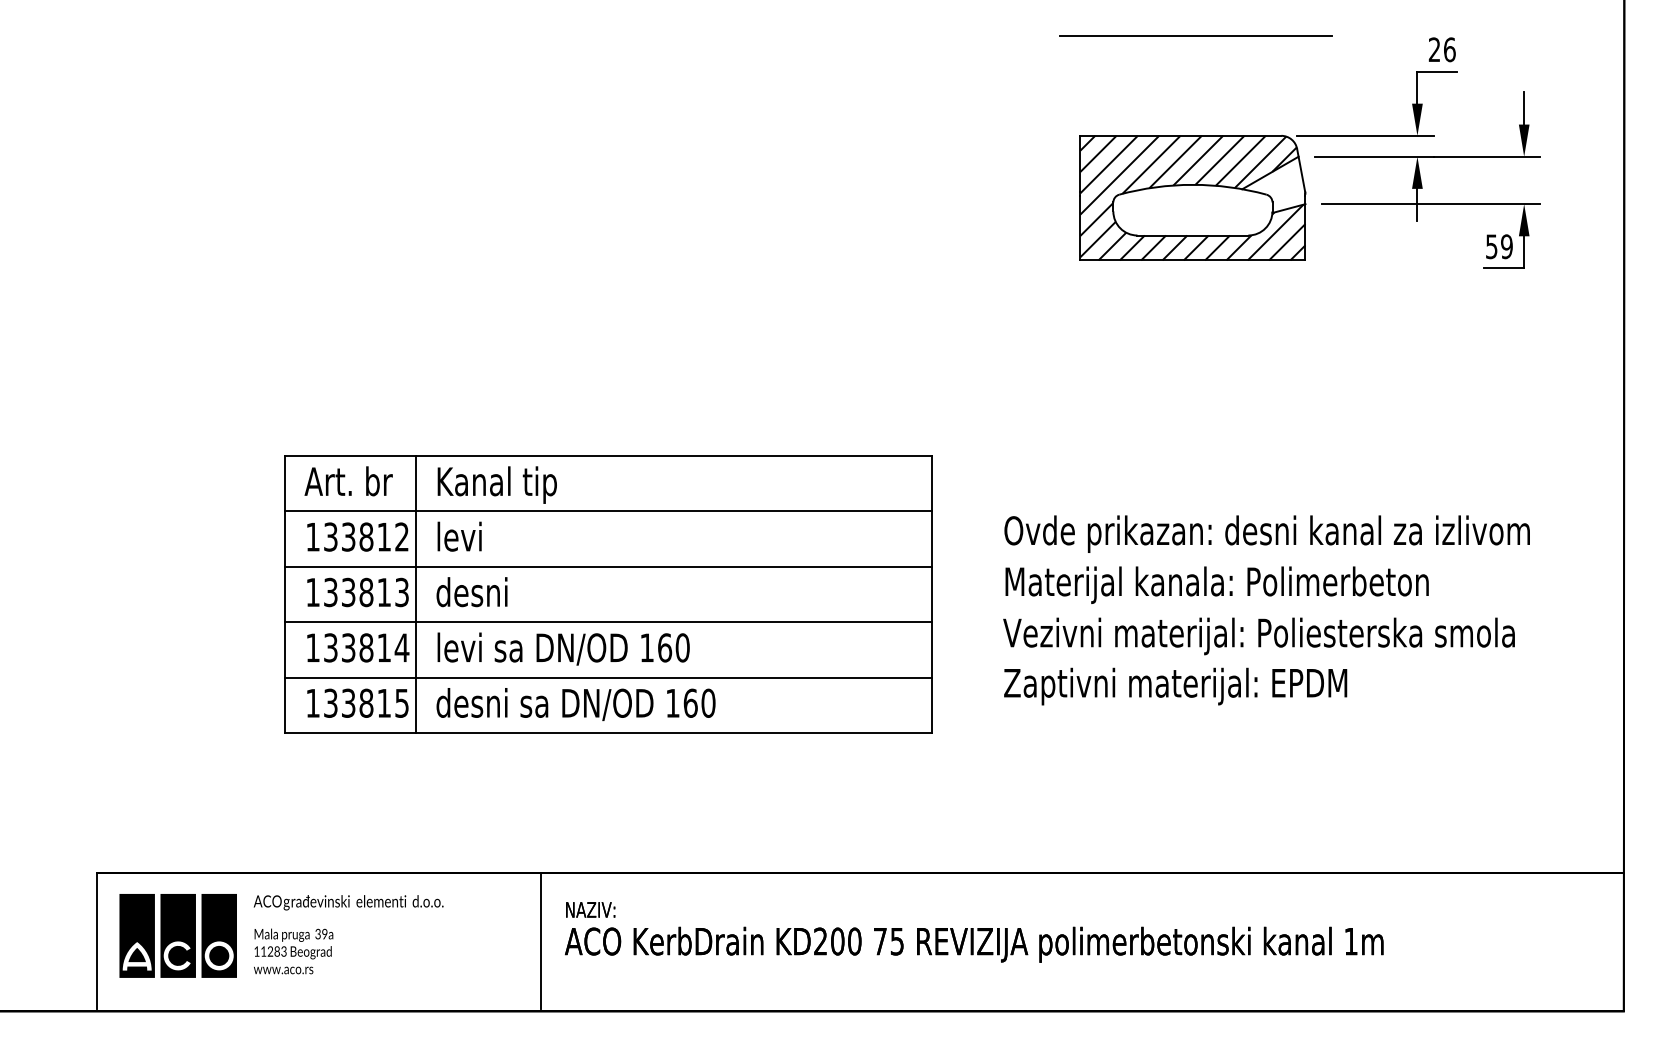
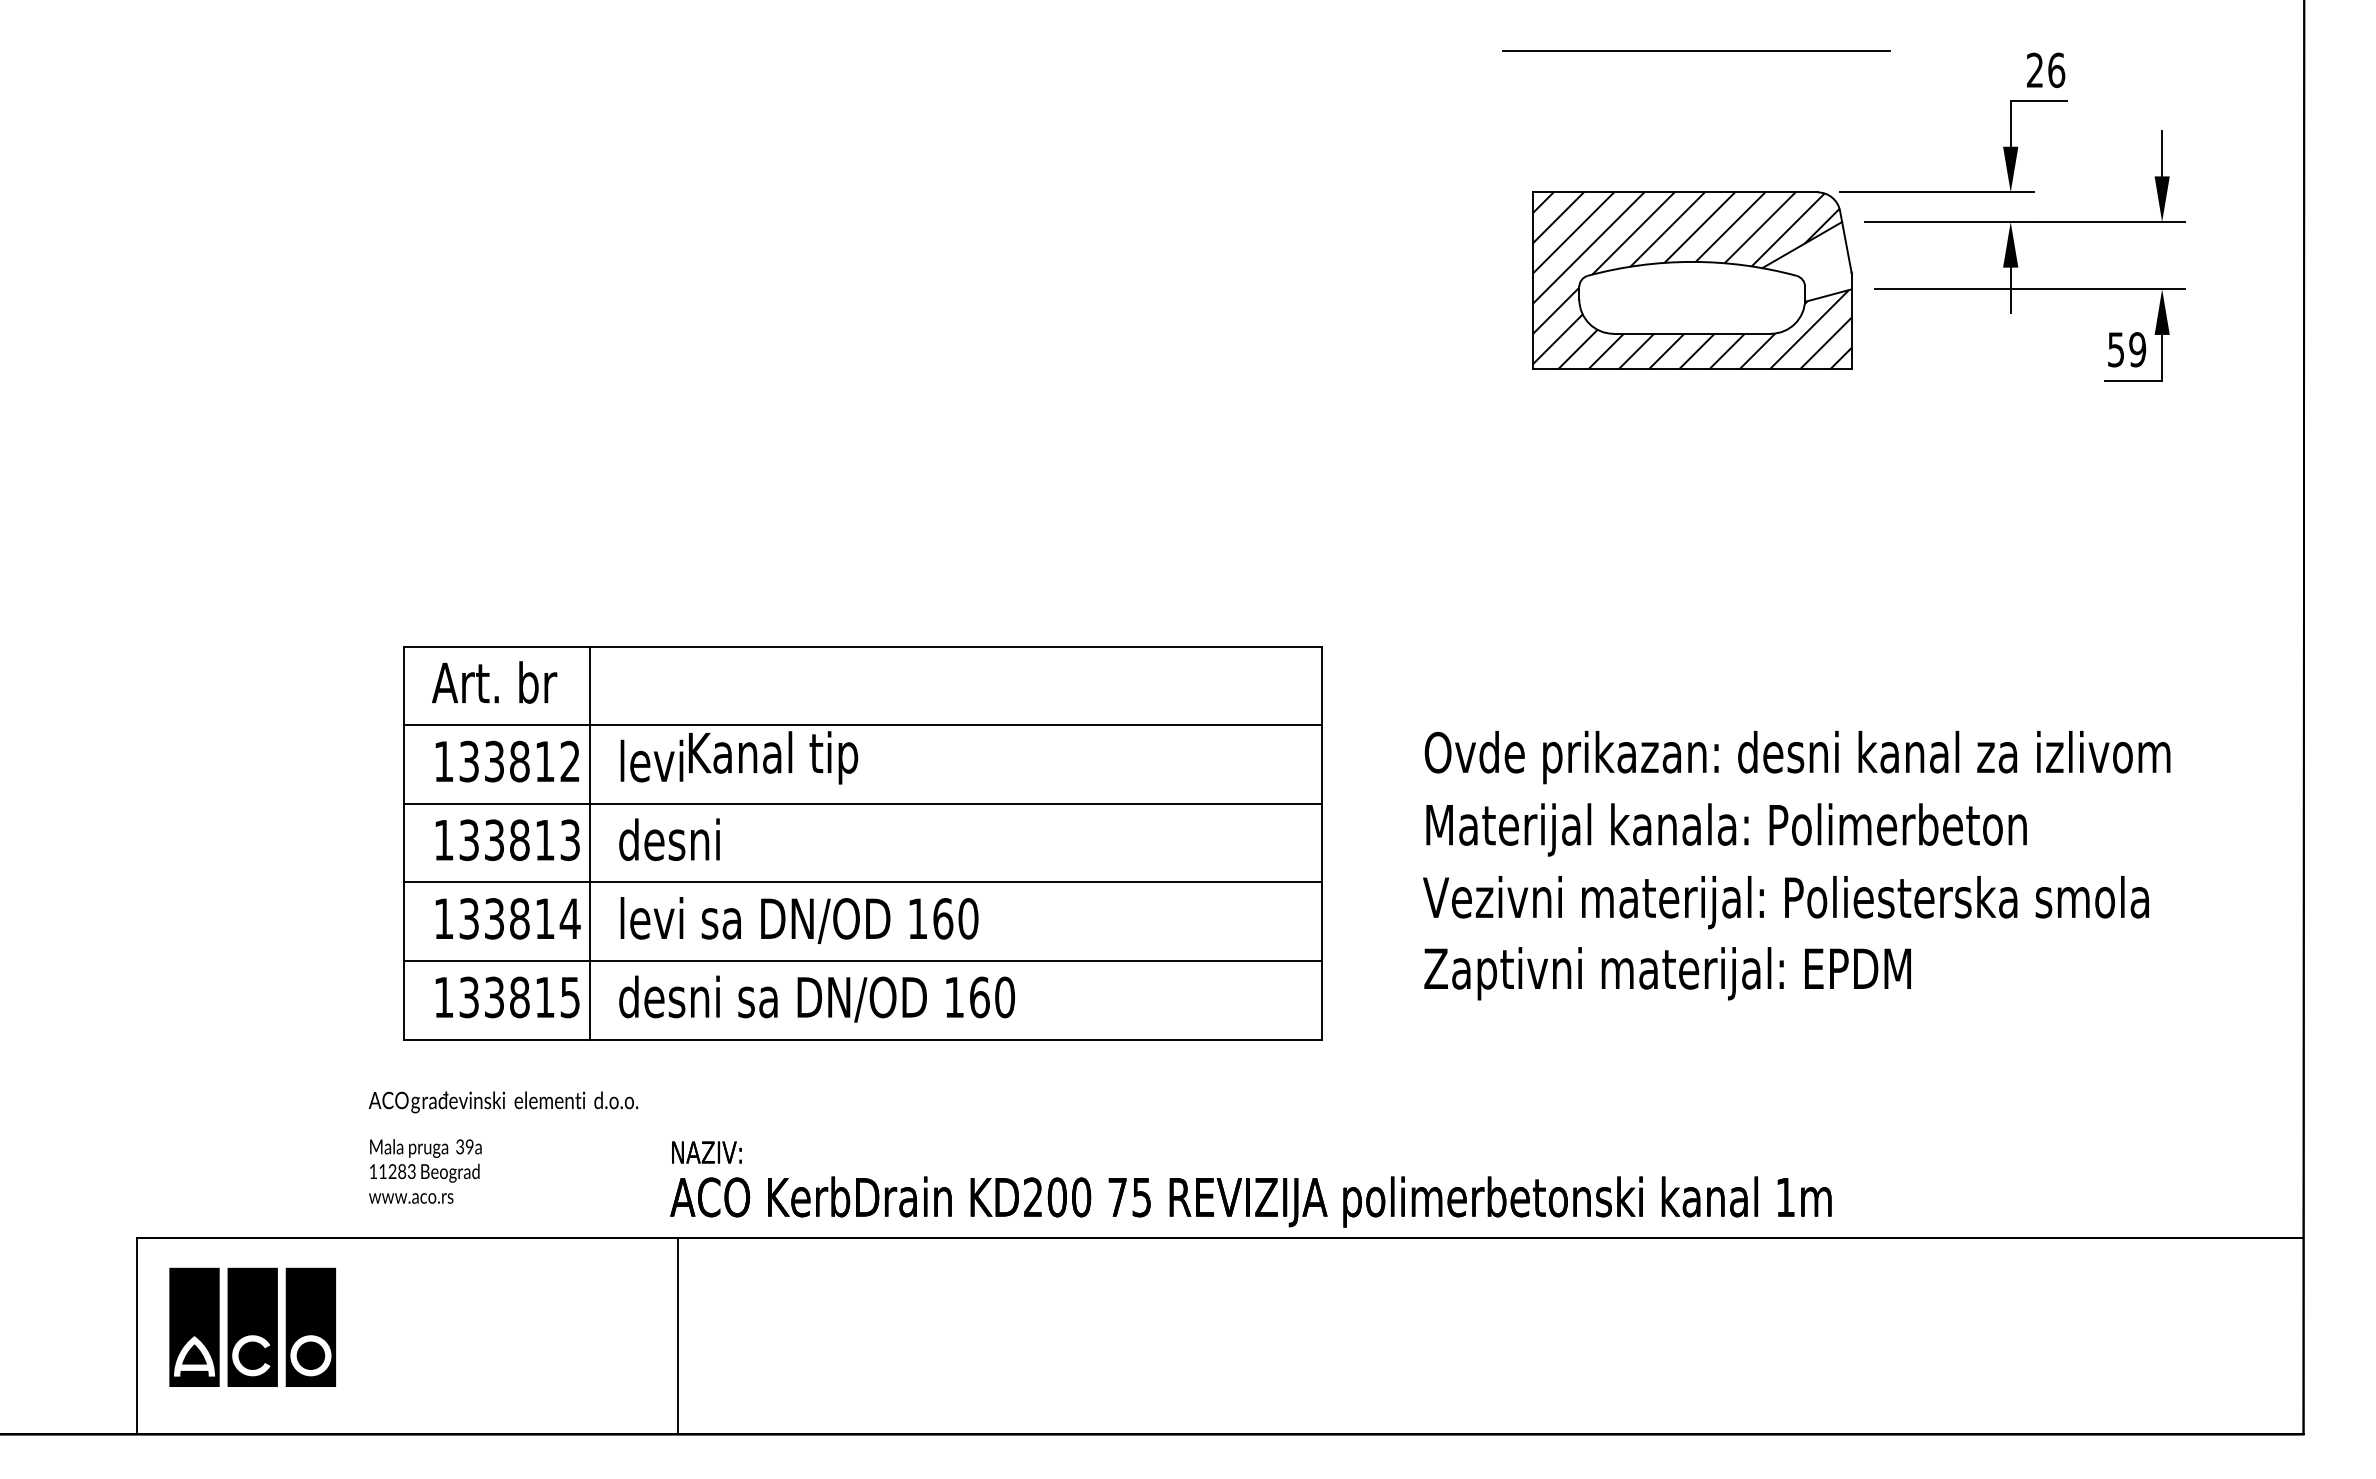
text: (497, 484) -> (773, 757), moved
text: (973, 932) -> (1250, 1184), moved
text: (348, 934) -> (503, 1147), moved
line: (541, 940) -> (677, 1334), moved

